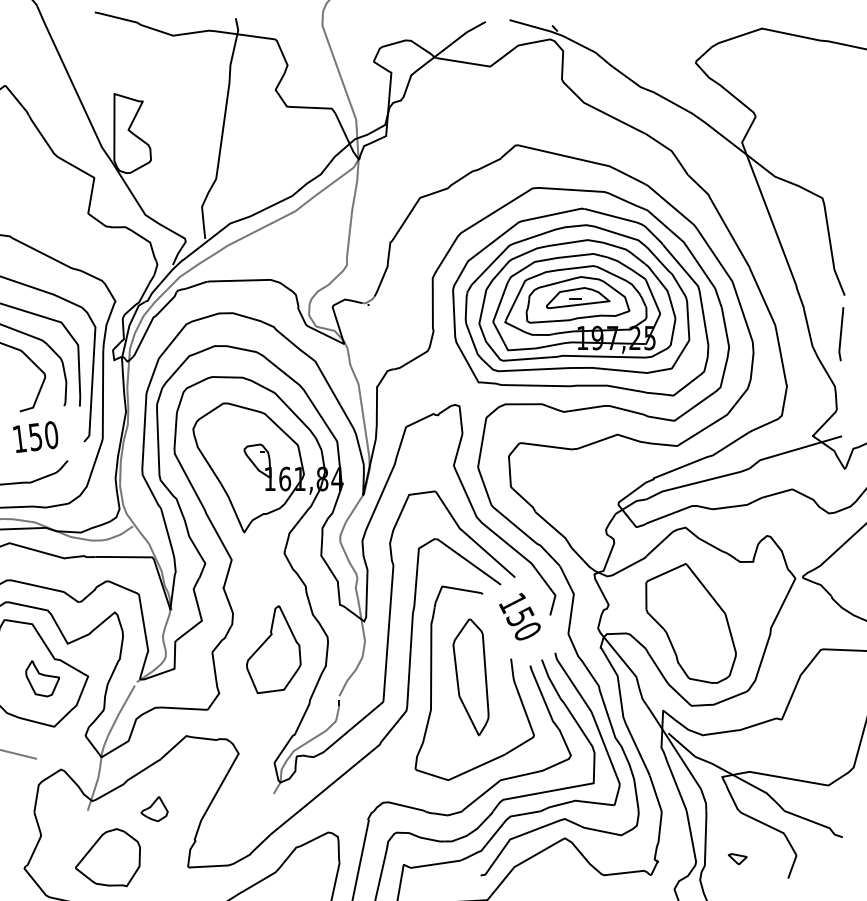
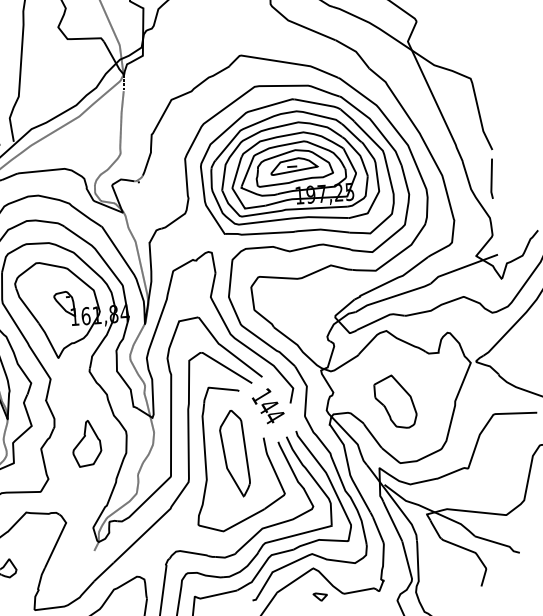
text: (523, 623) -> (271, 410), 150 -> 144
part: (690, 623) -> (395, 401), size x0.6
part: (273, 649) -> (86, 443), size x0.7
part: (737, 859) -> (320, 597), moved

